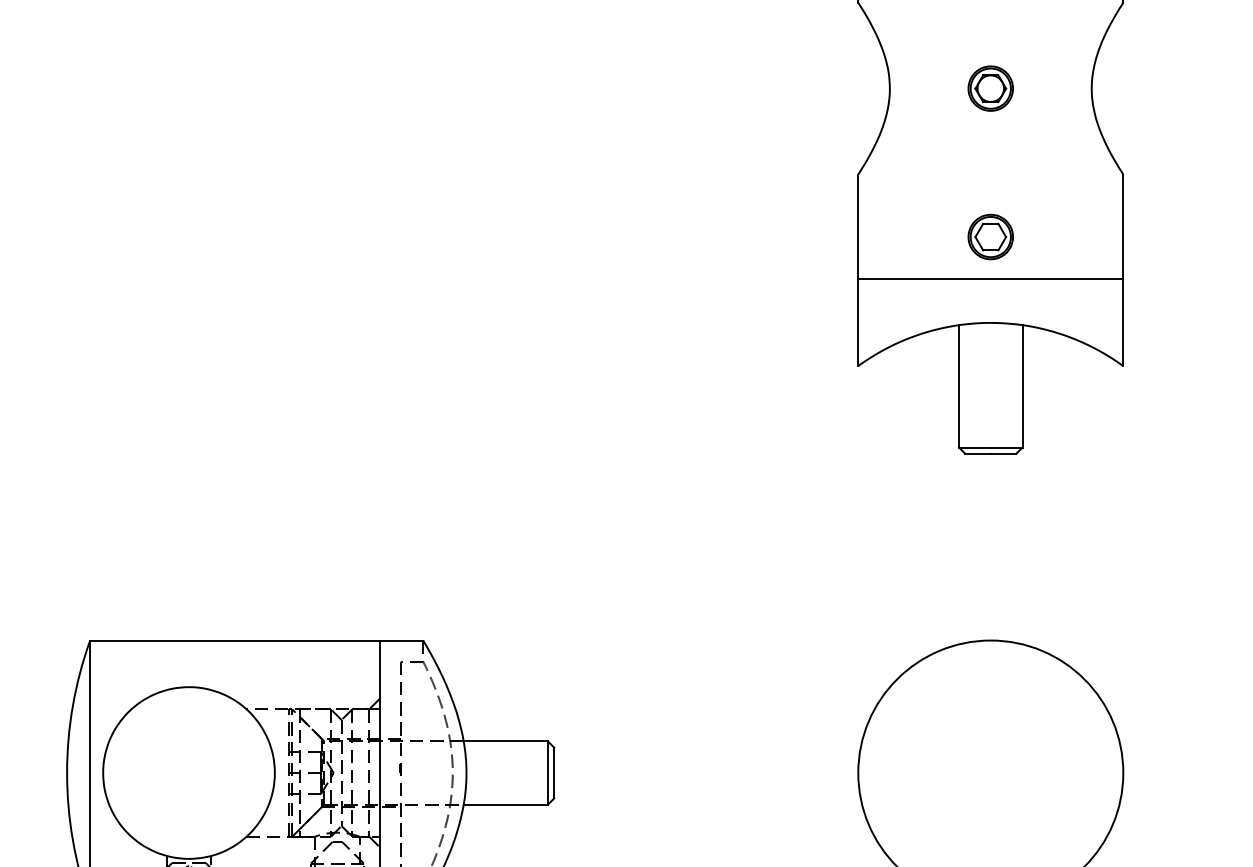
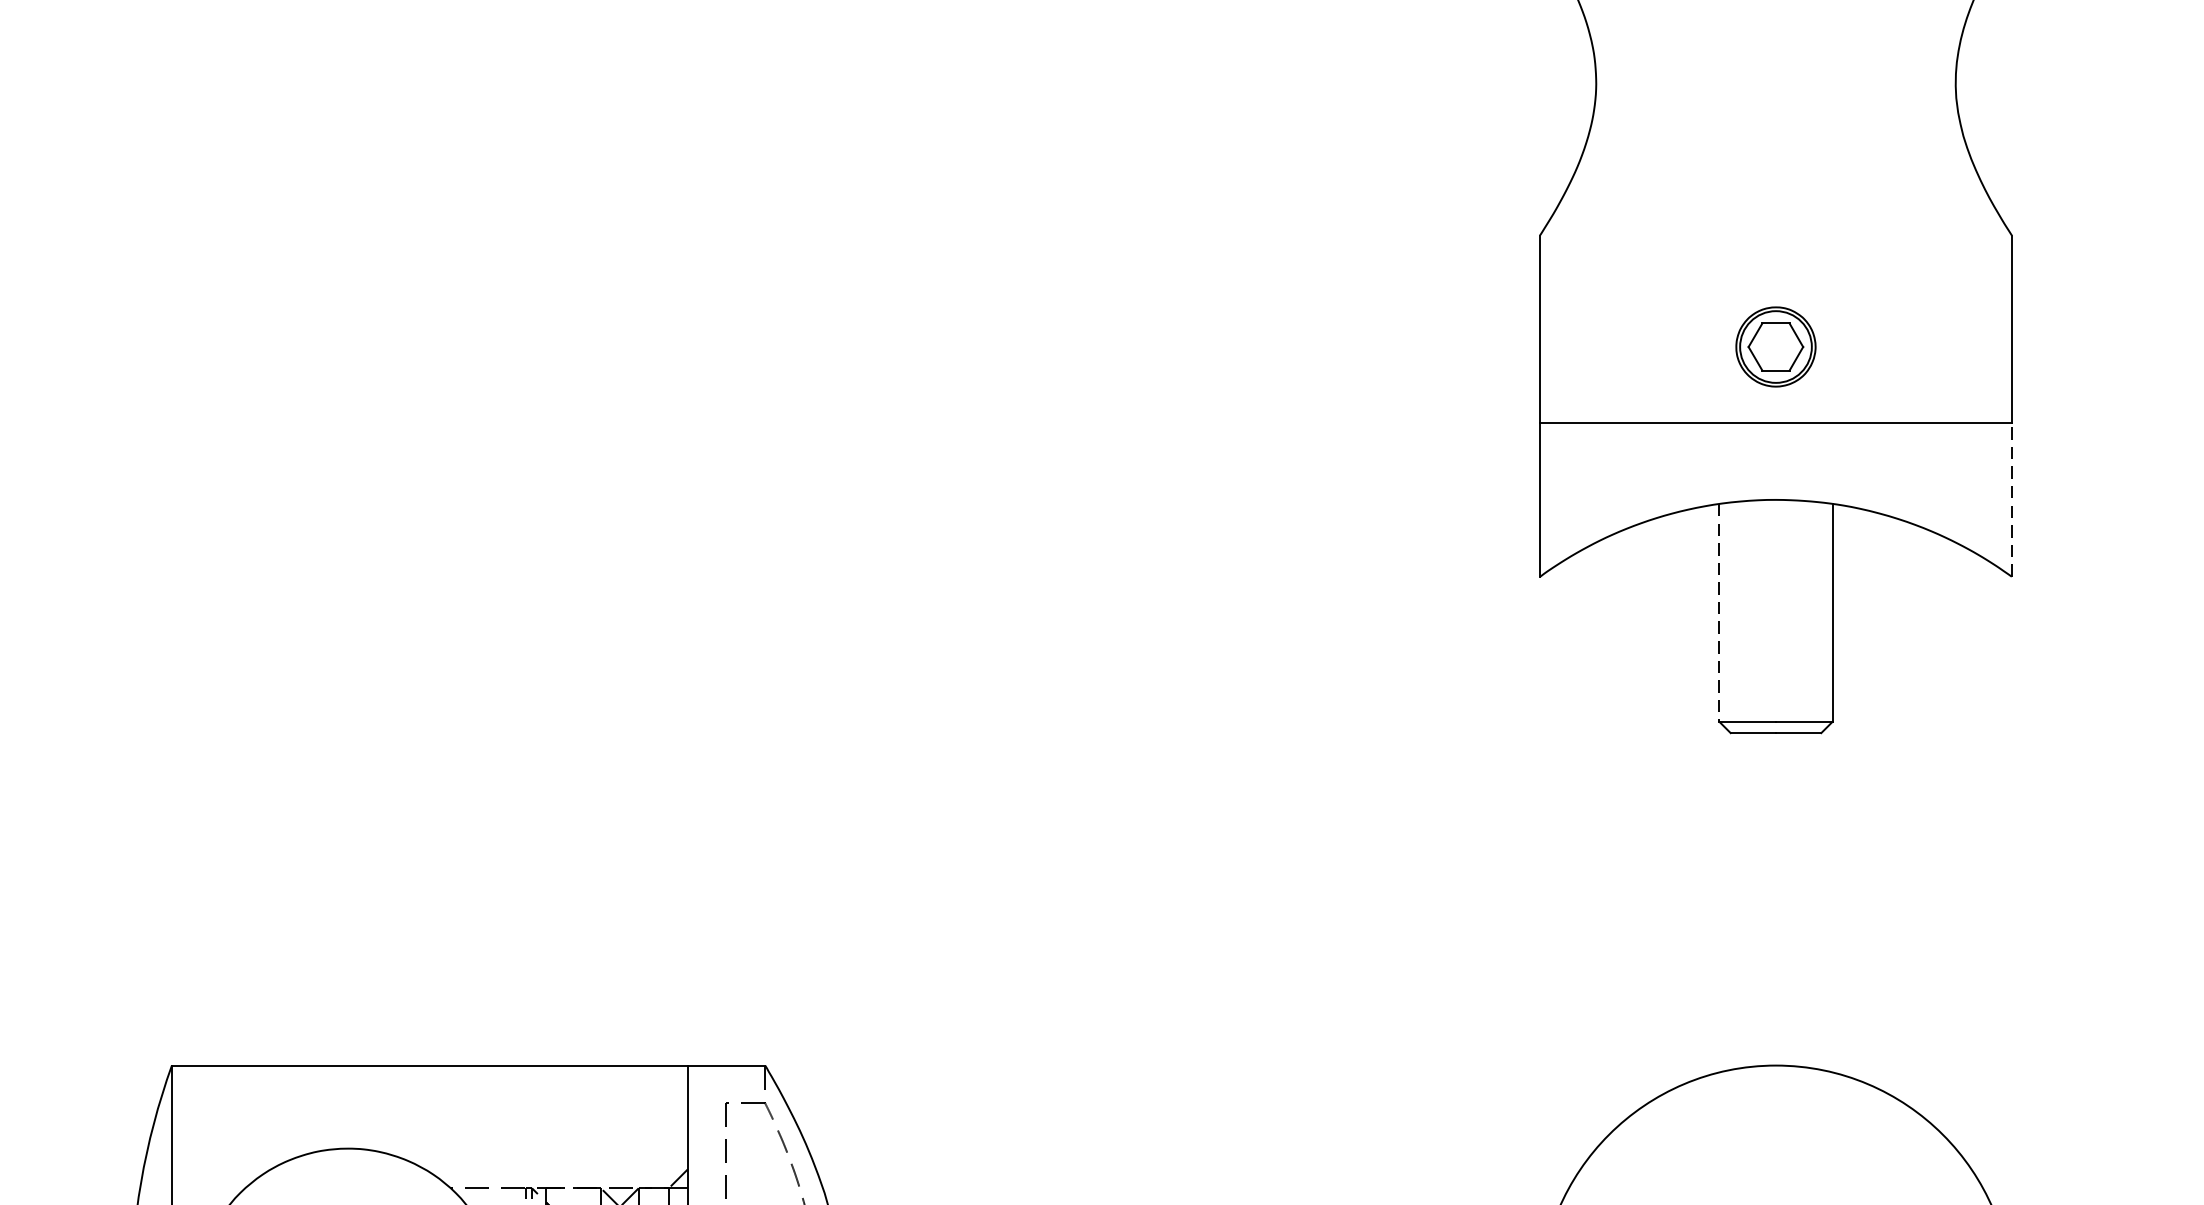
part: (990, 88) -> (1775, 82), removed
line: (1123, 322) -> (2012, 499), solid -> dashed
line: (959, 386) -> (1720, 613), solid -> dashed

